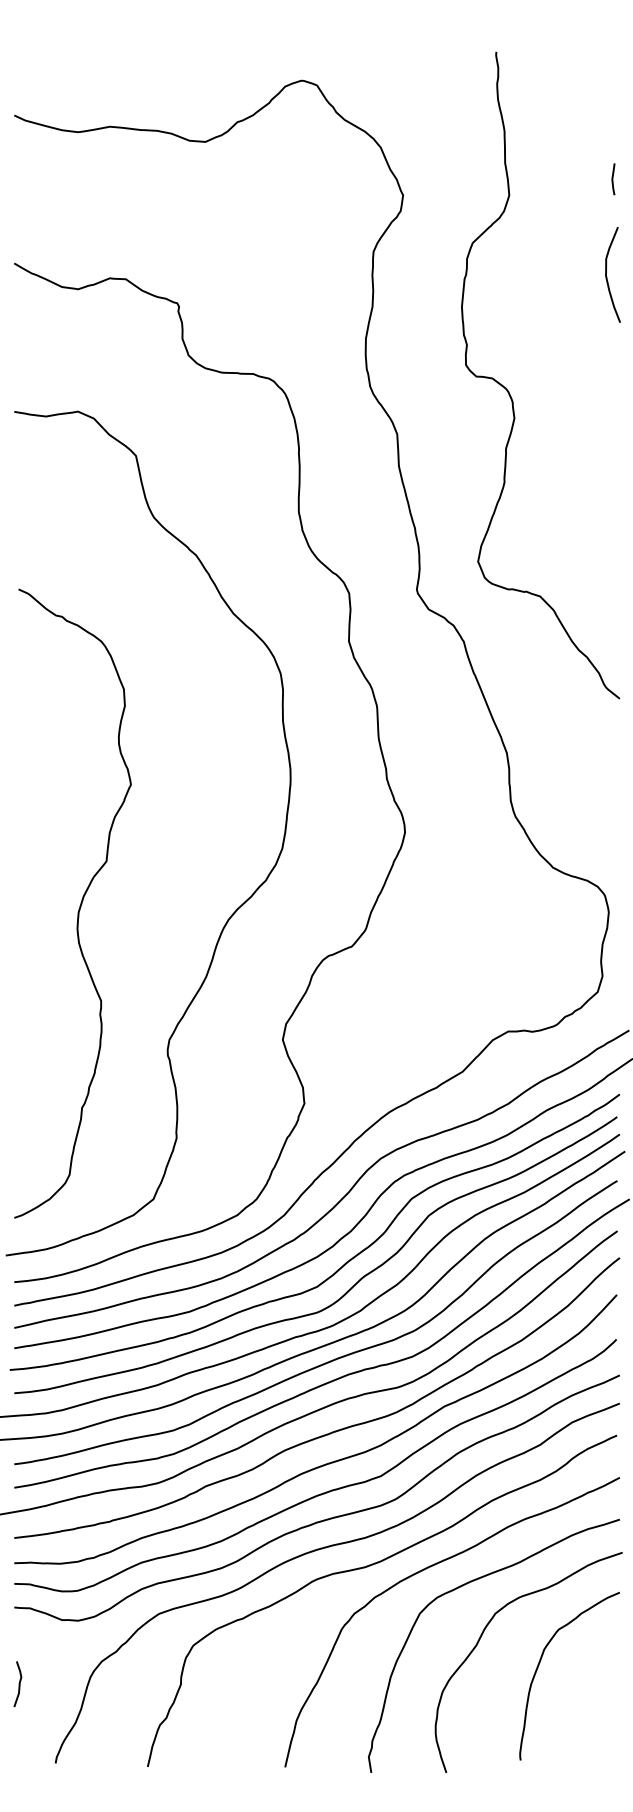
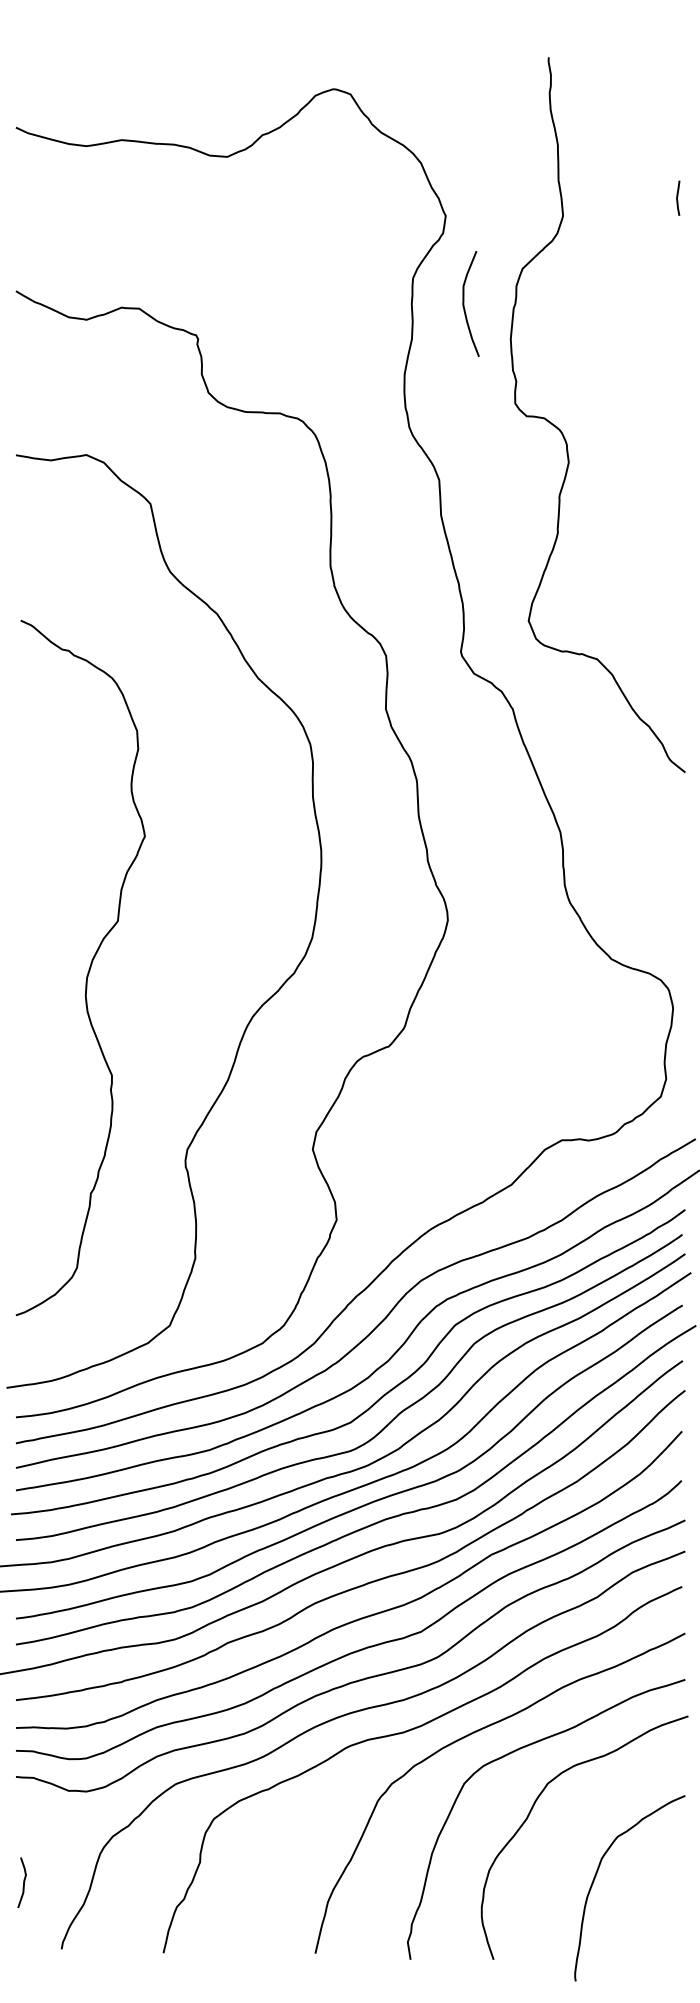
curve: (607, 276) -> (464, 305), moved
curve: (79, 905) -> (88, 969), moved
curve: (540, 1663) -> (597, 1874), moved
curve: (18, 1684) -> (22, 1883), moved

